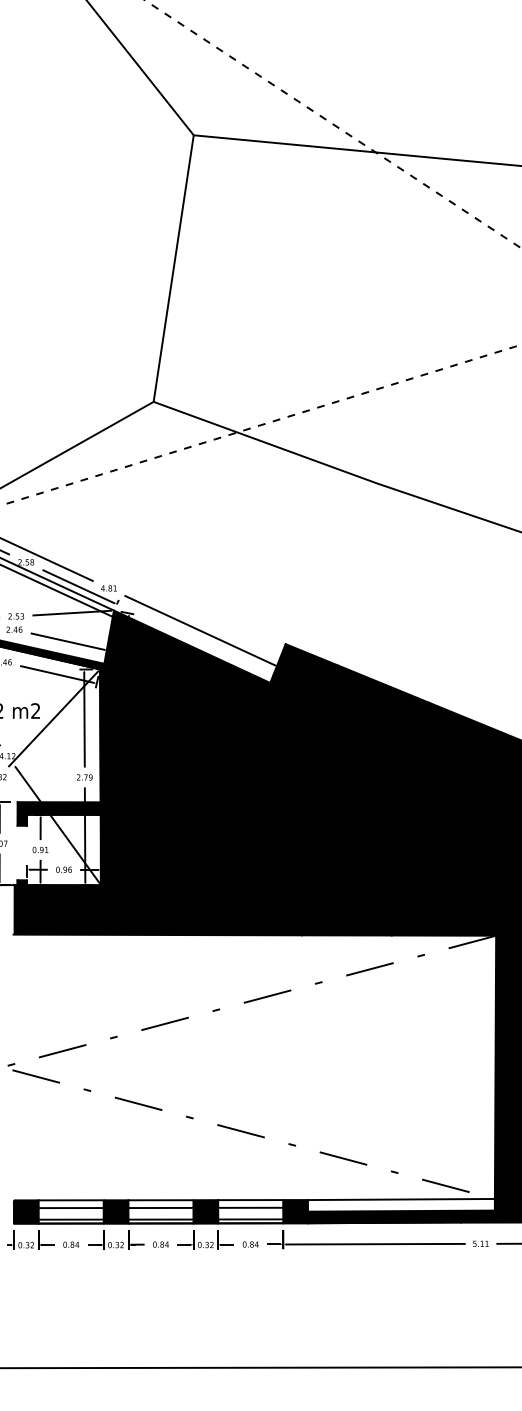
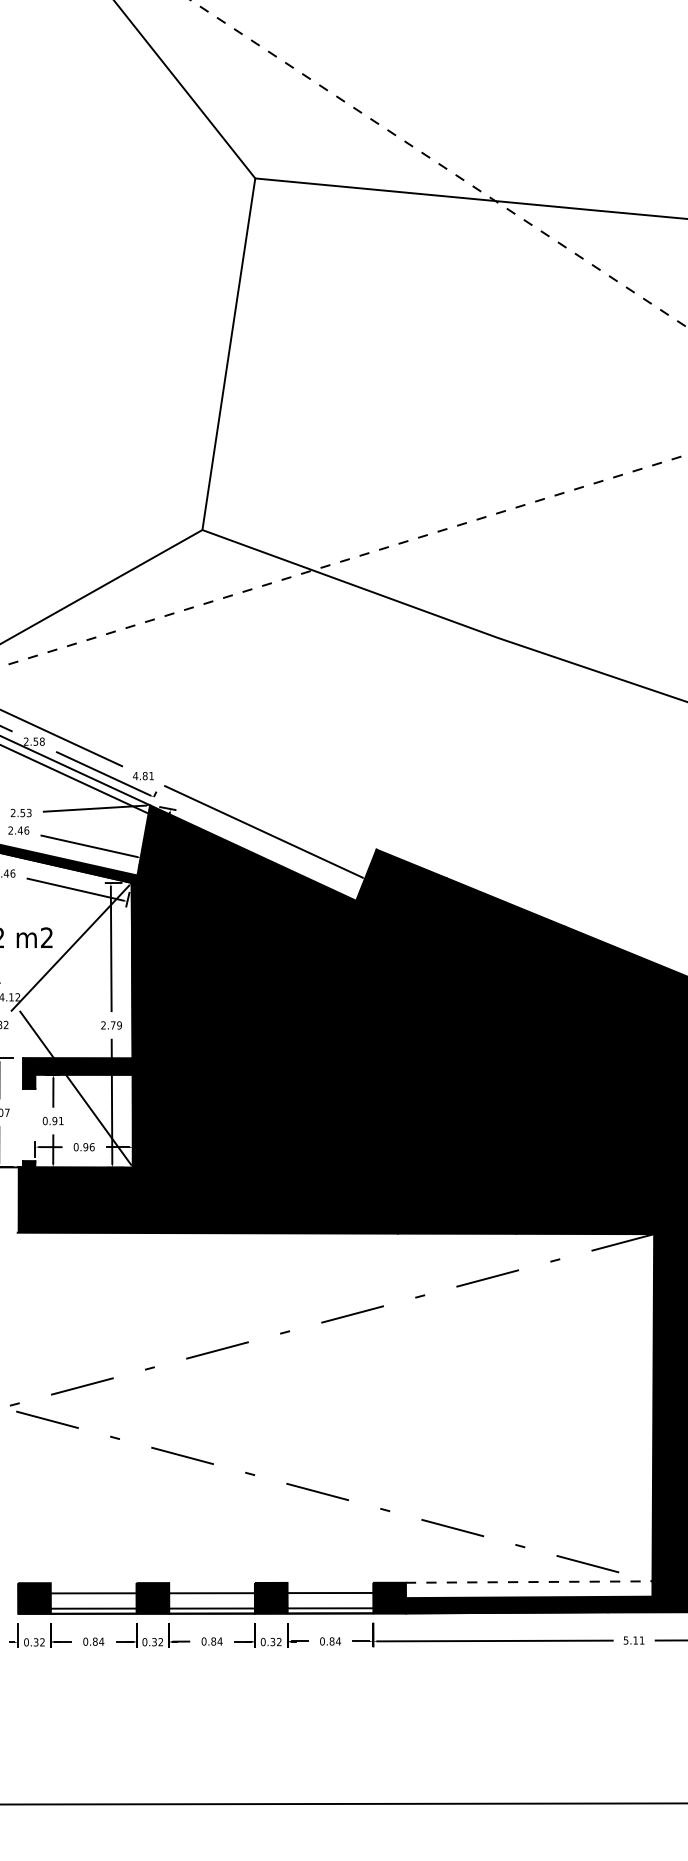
line: (160, 1199) -> (211, 1582), removed
line: (250, 1199) -> (330, 1582), removed
line: (401, 1199) -> (529, 1582), solid -> dashed
line: (71, 1200) -> (93, 1583), removed

